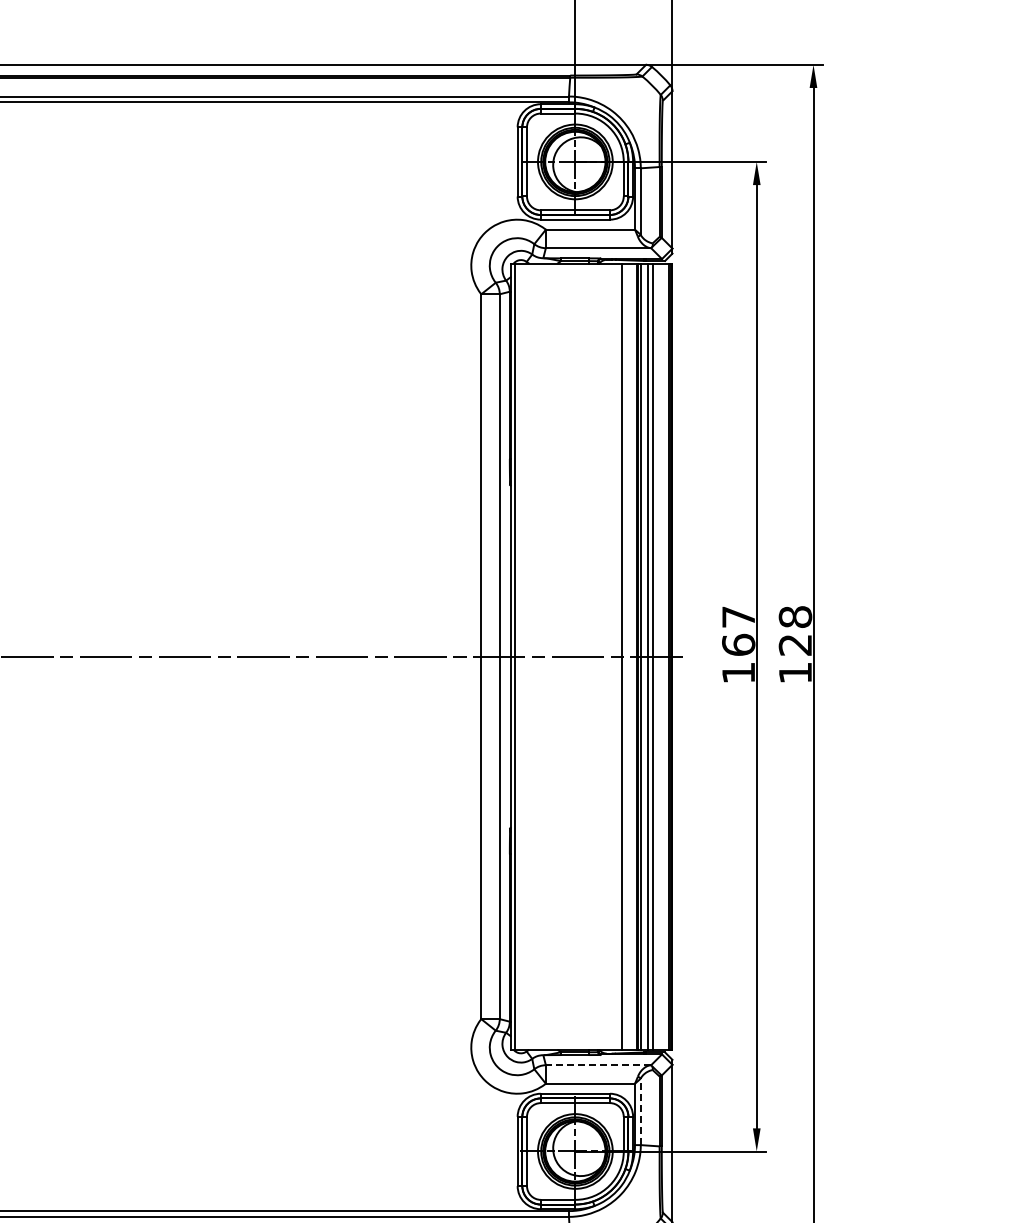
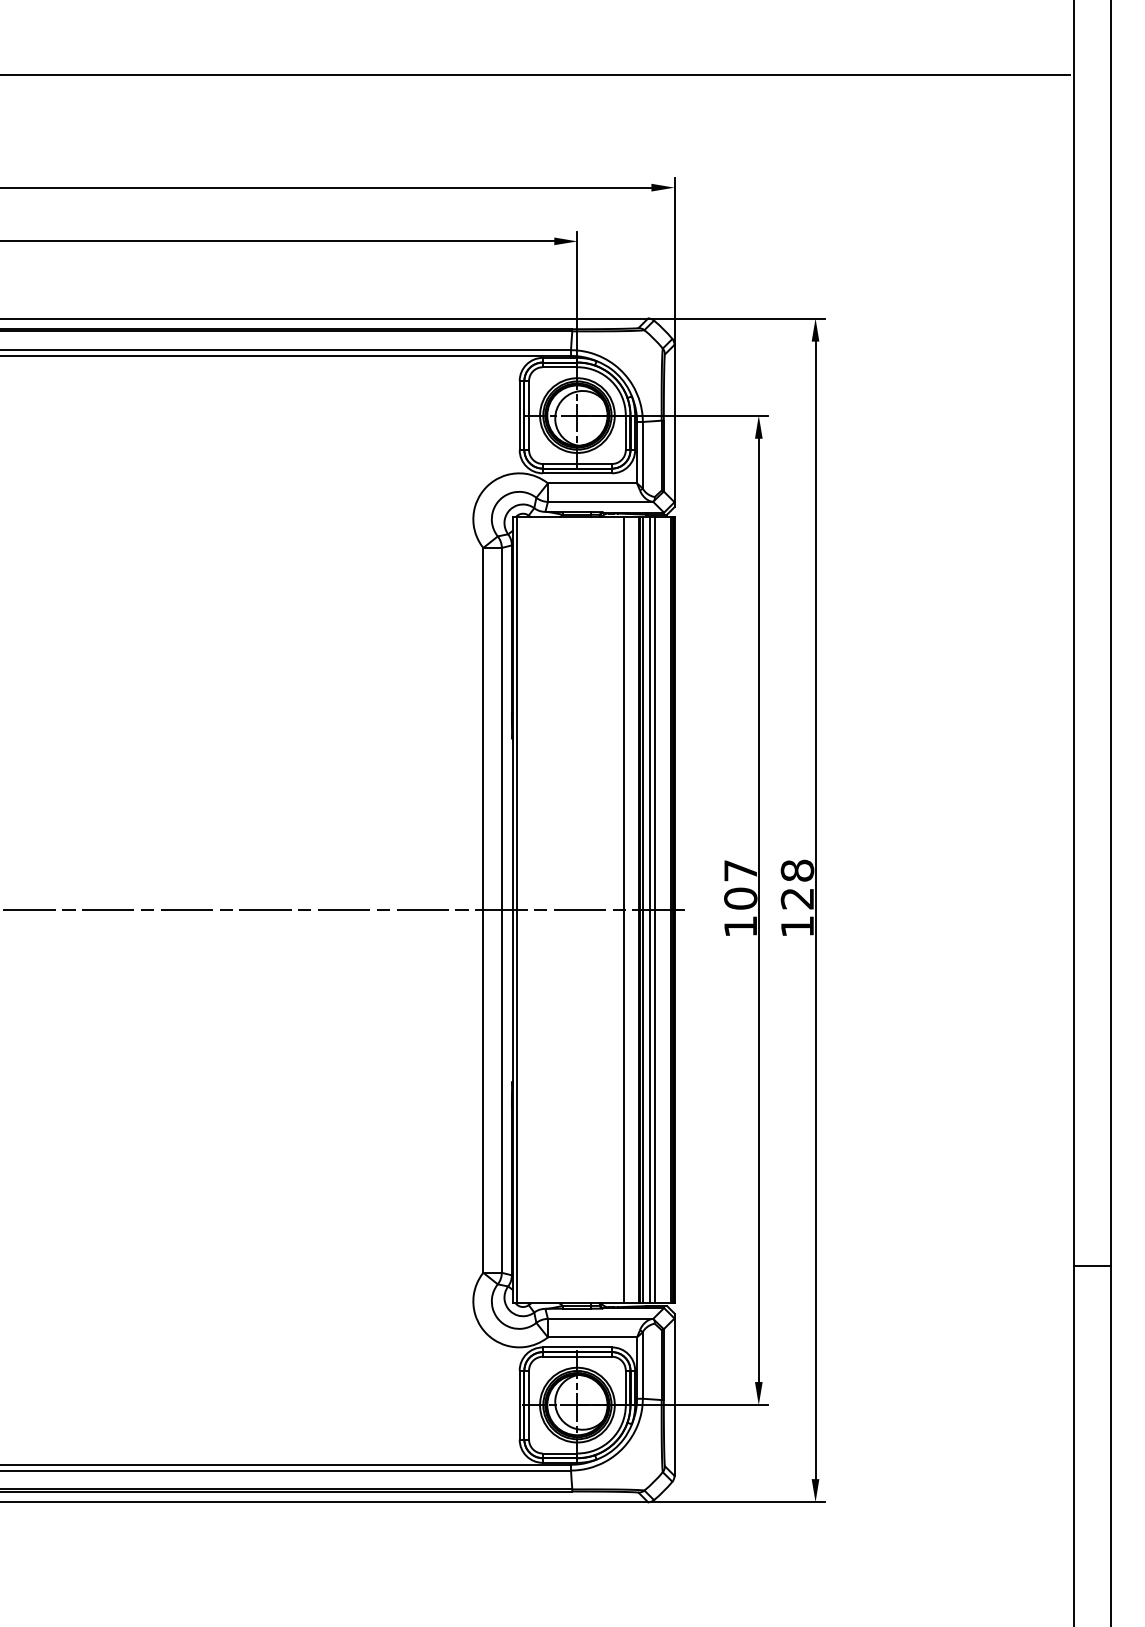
text: (738, 644) -> (740, 898), 167 -> 107
line: (598, 1064) -> (600, 1318), dashed -> solid
line: (640, 1110) -> (642, 1364), dashed -> solid

